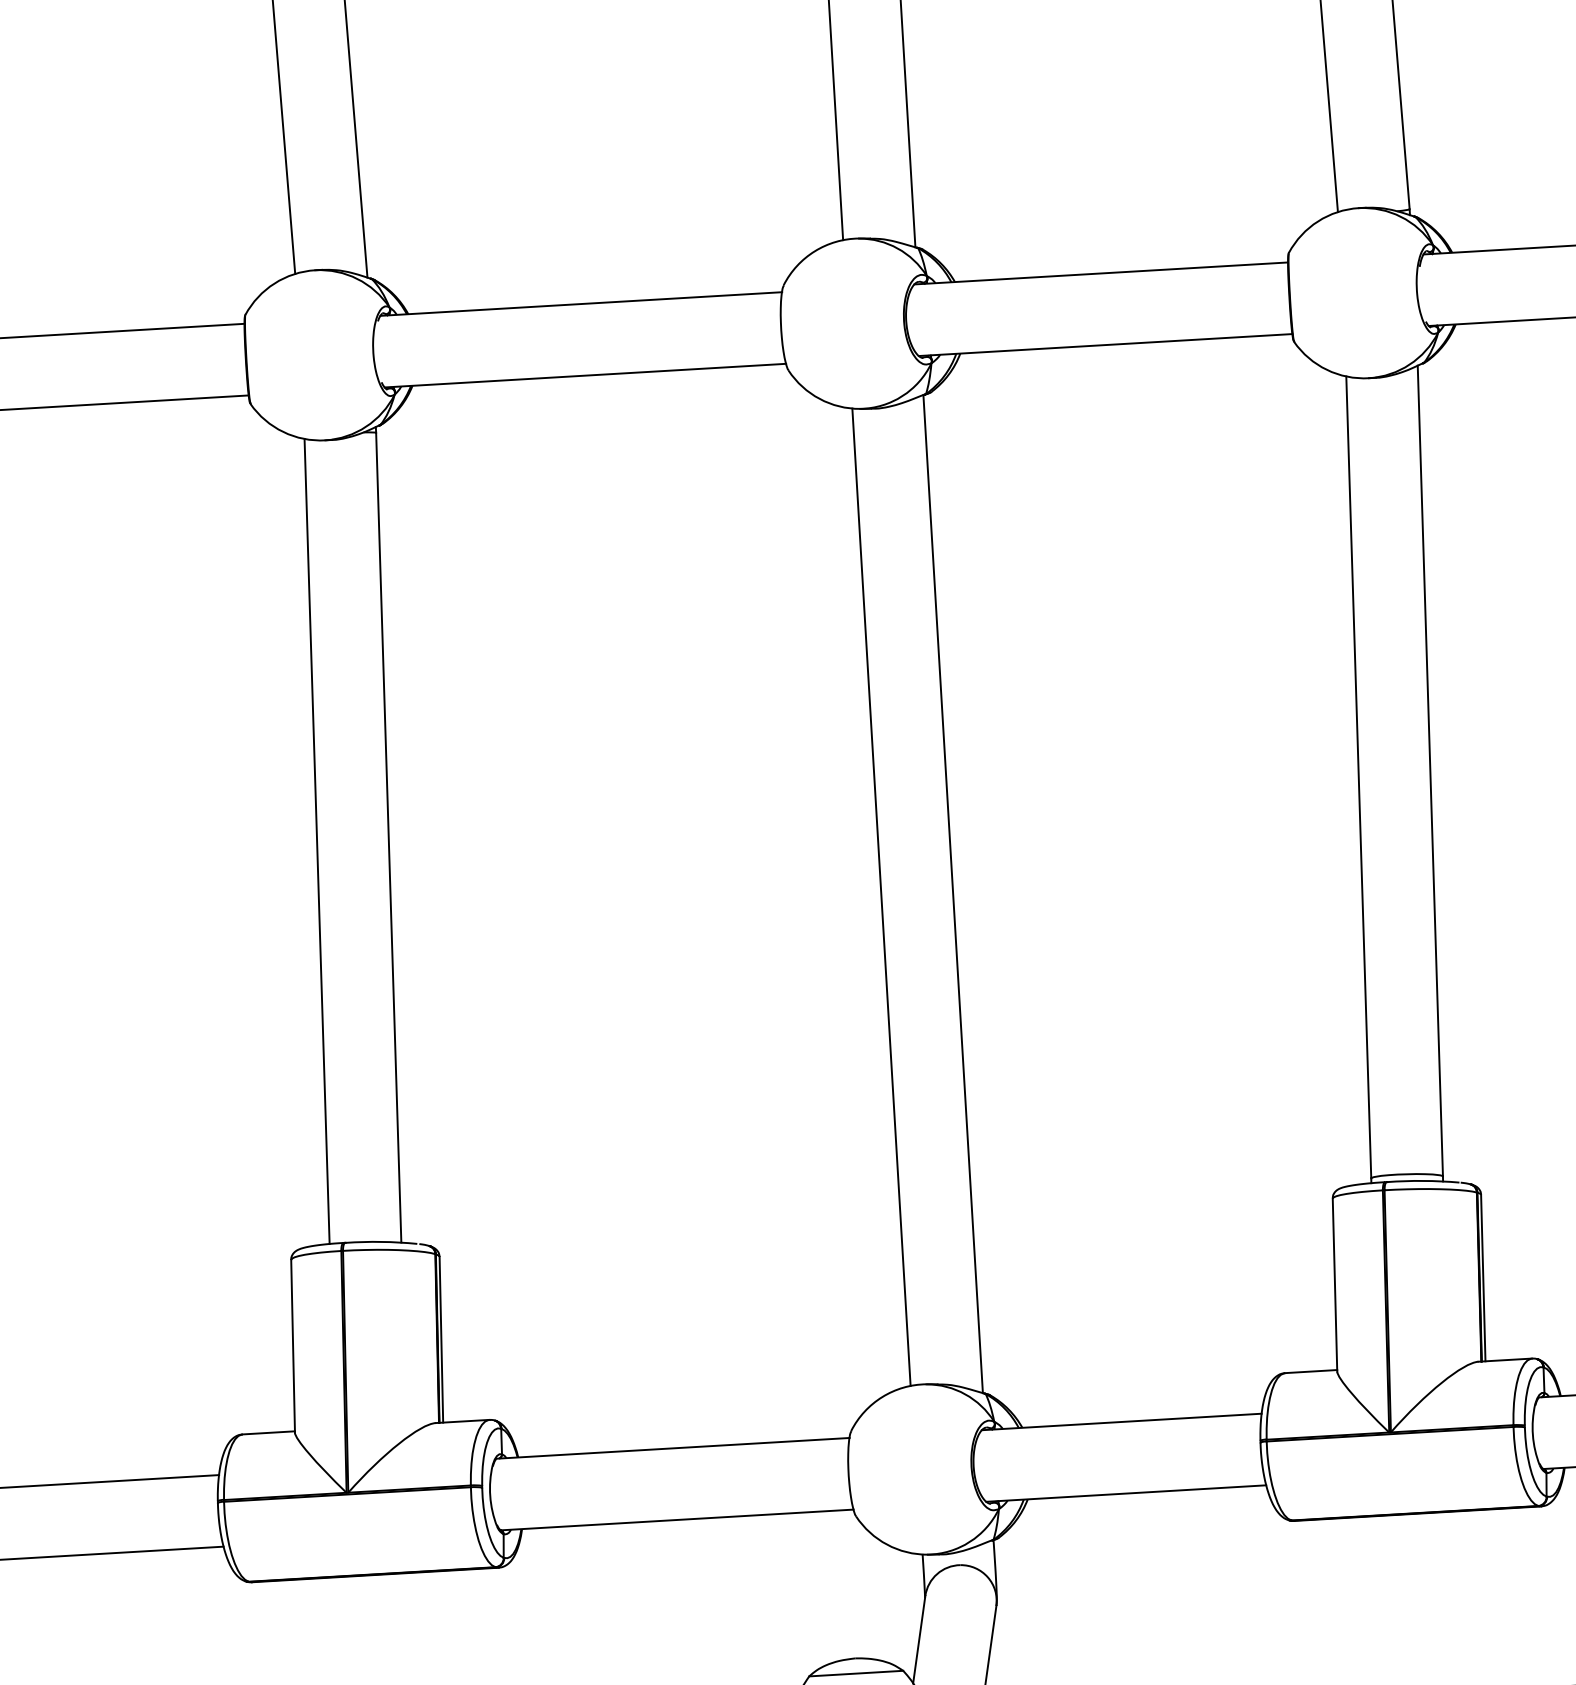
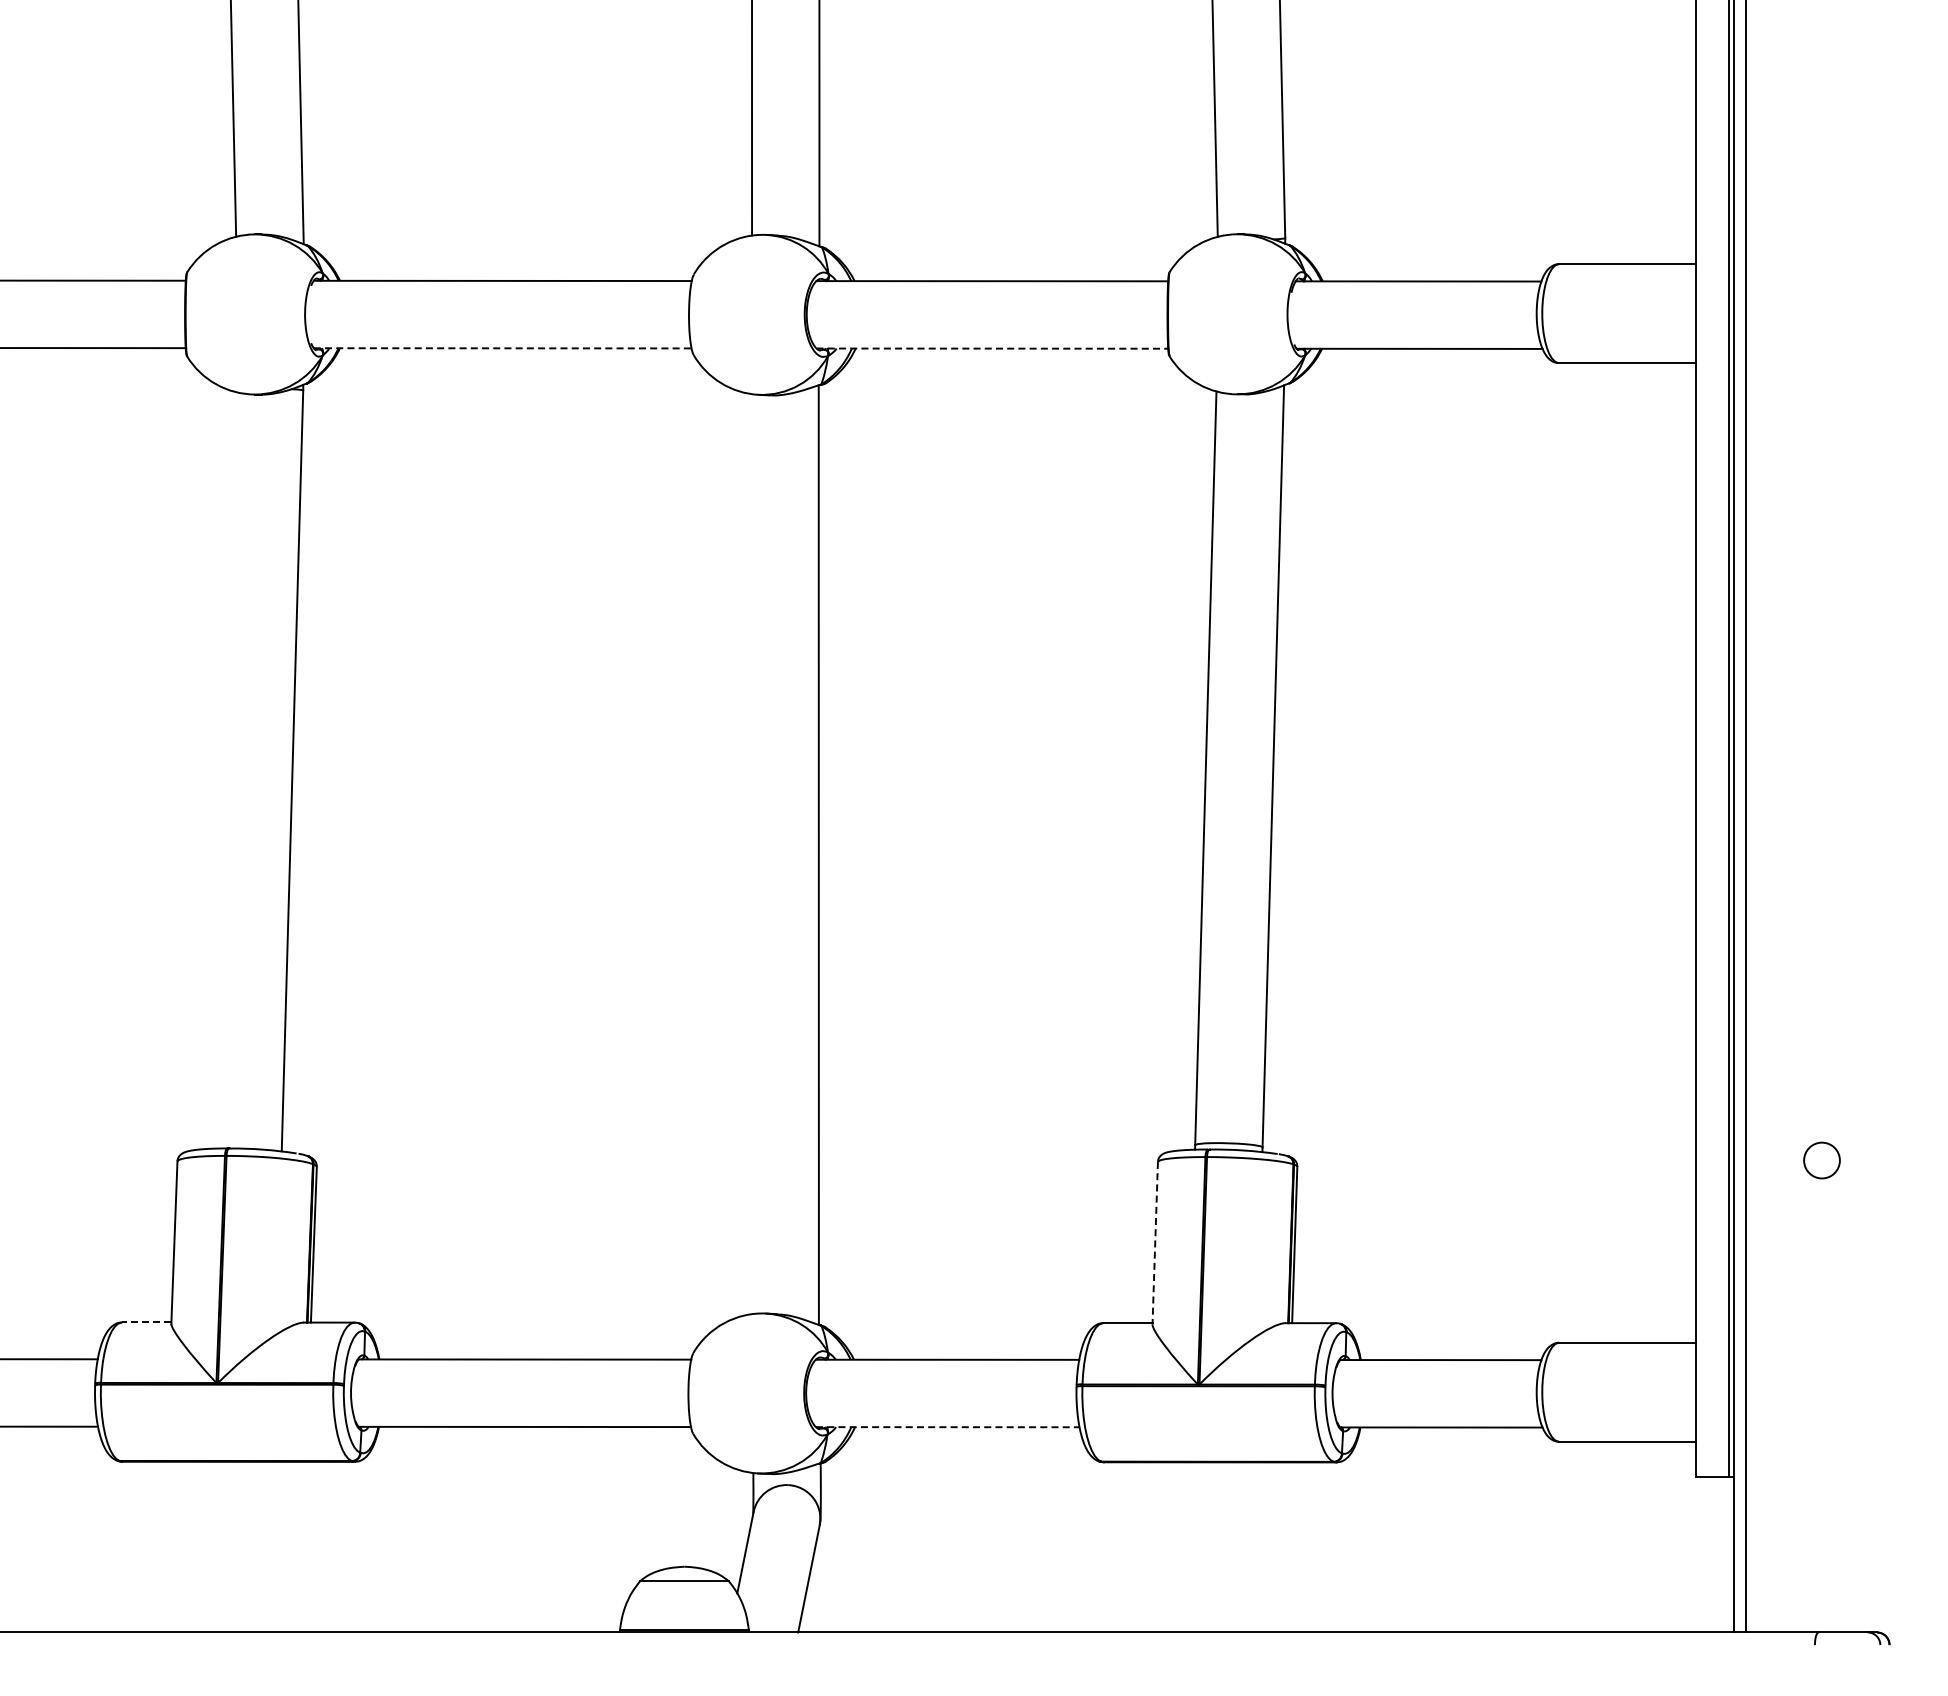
line: (1105, 344) -> (992, 348), solid -> dashed
line: (585, 375) -> (502, 348), solid -> dashed
line: (316, 841) -> (224, 770), removed
line: (881, 897) -> (751, 854), removed
line: (1335, 1285) -> (1155, 1243), solid -> dashed
line: (268, 1432) -> (146, 1322), solid -> dashed
line: (1125, 1493) -> (947, 1427), solid -> dashed

